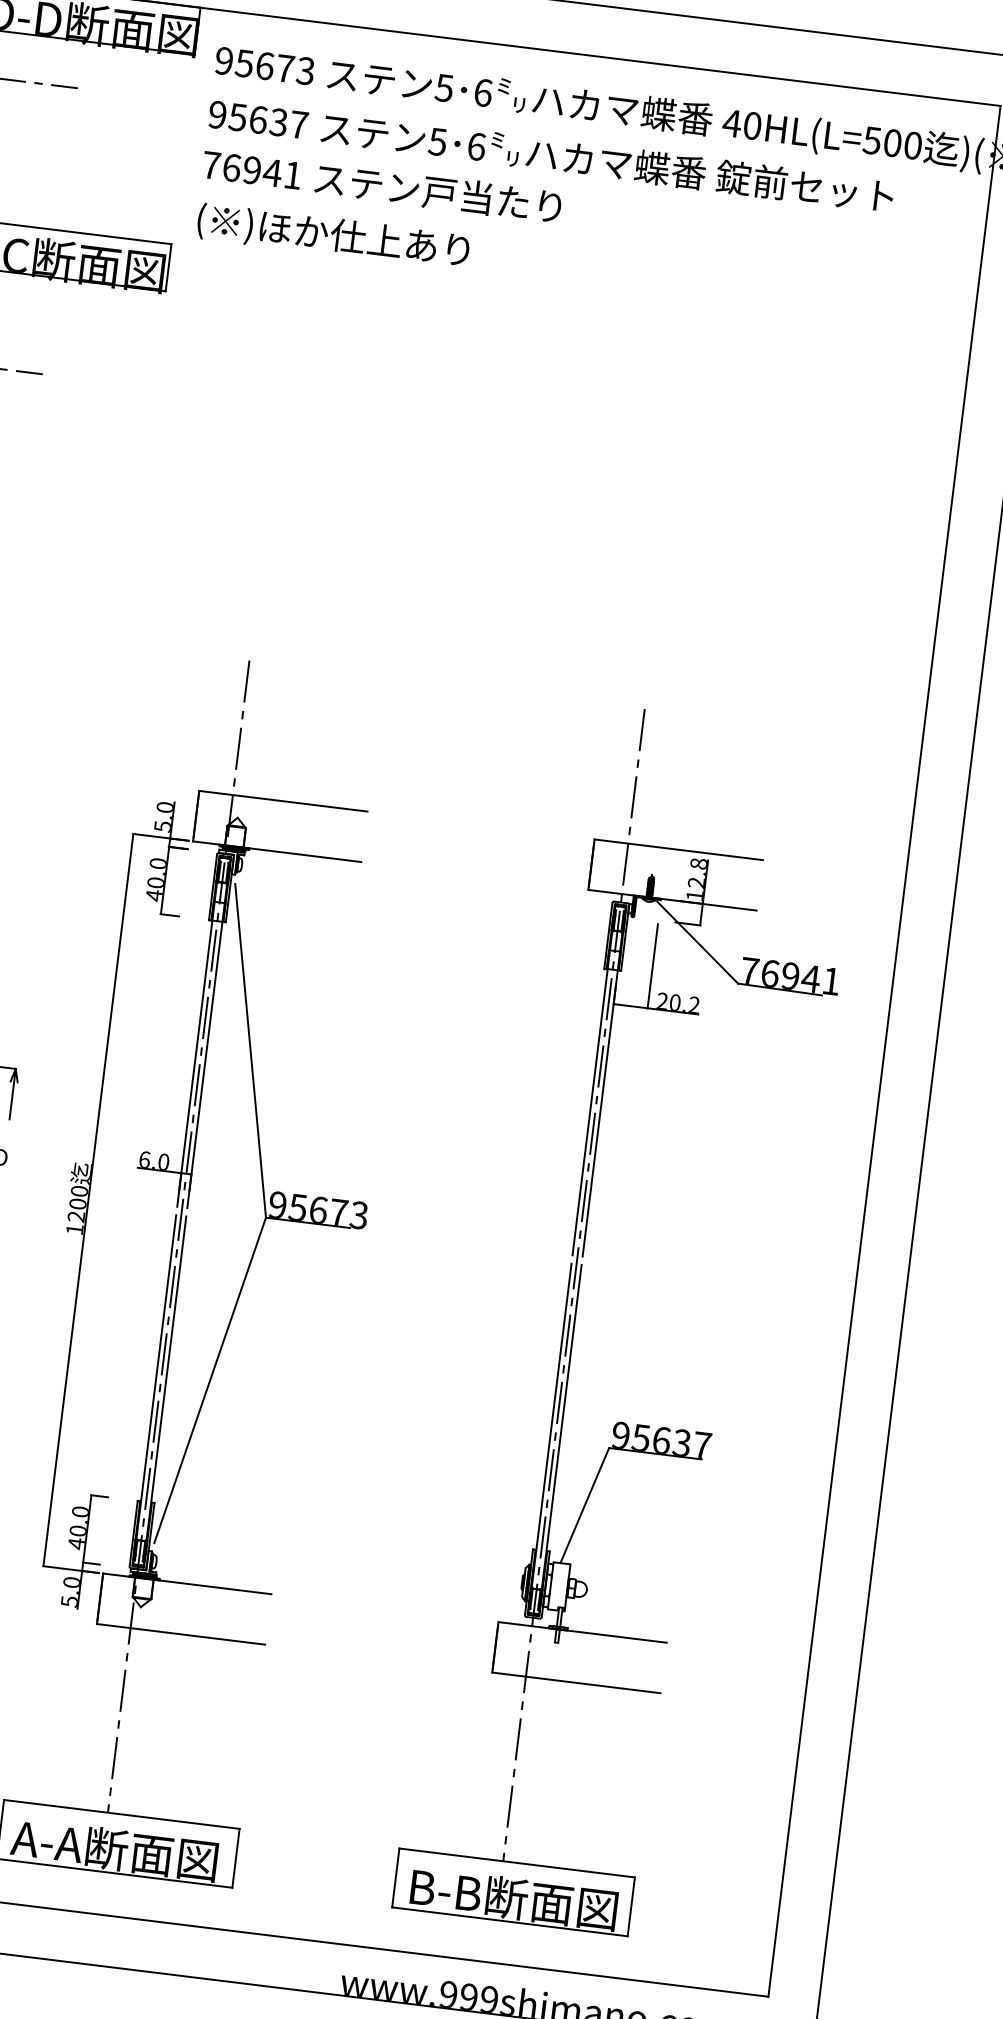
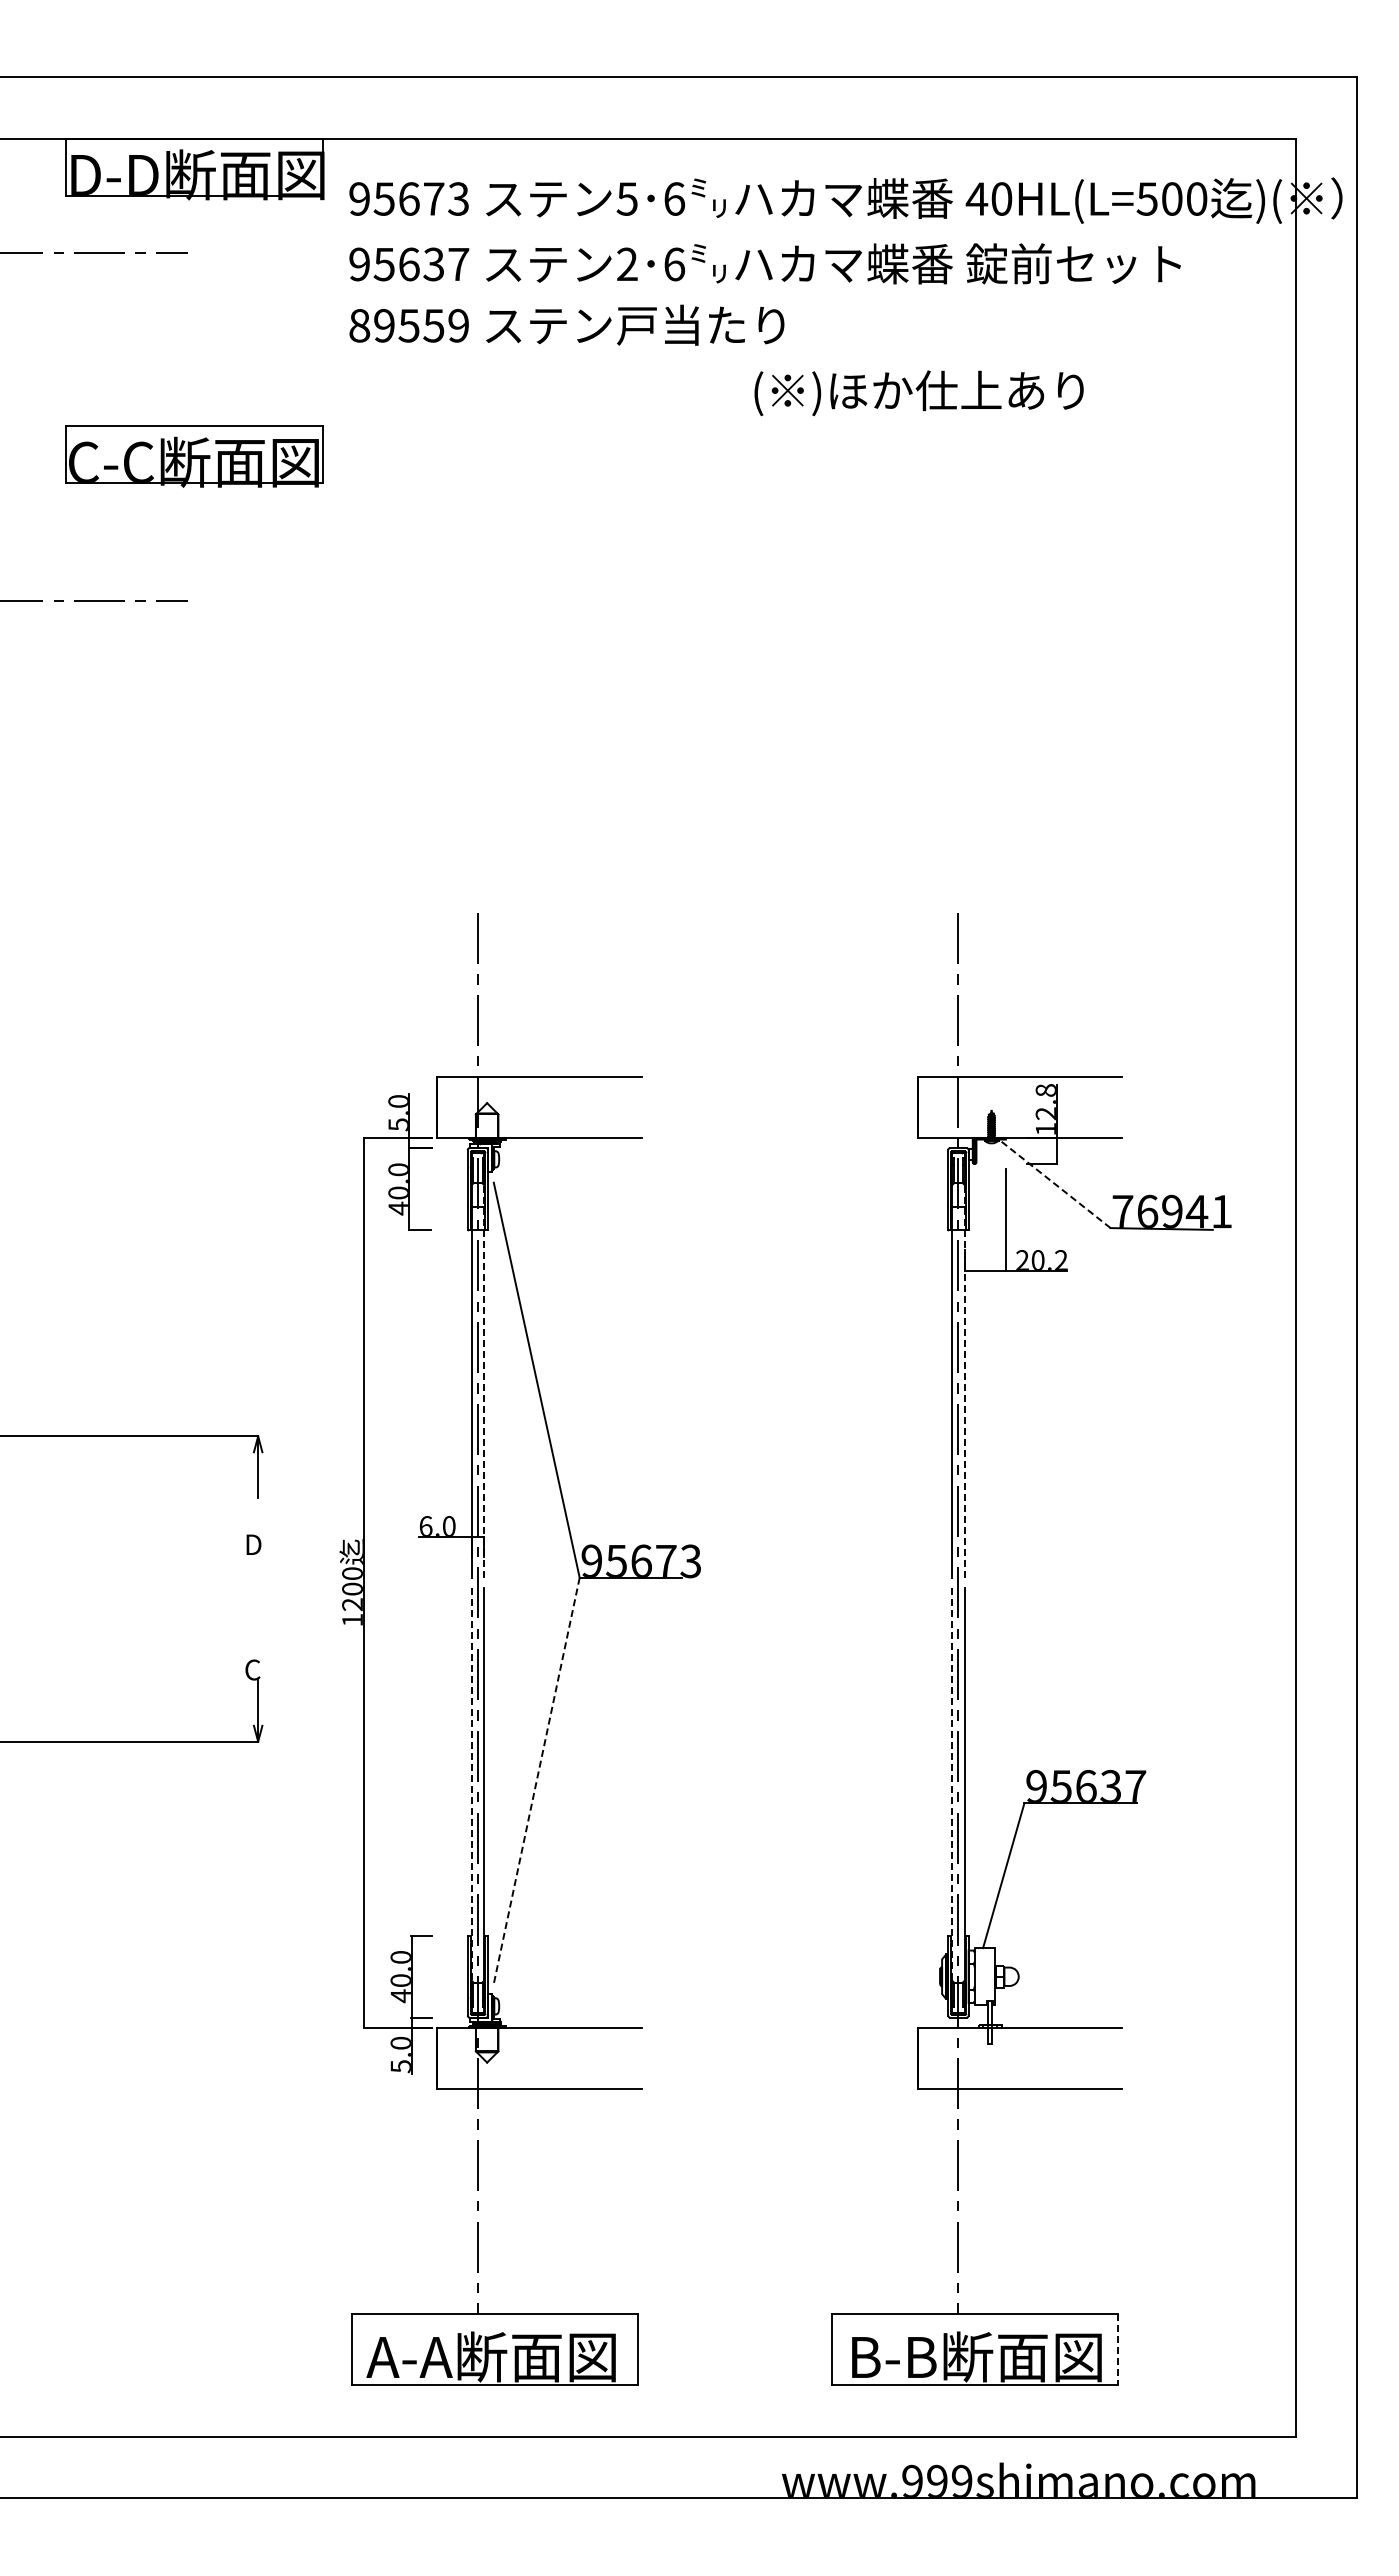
text: (437, 141) -> (626, 264), 5 -> 2
text: (251, 170) -> (408, 325), 76941 -> 89559
text: (332, 236) -> (918, 393), moved
line: (698, 942) -> (1056, 1184), solid -> dashed
line: (207, 1045) -> (484, 1380), solid -> dashed
line: (602, 1094) -> (964, 1380), solid -> dashed
line: (156, 1376) -> (471, 1784), solid -> dashed
line: (209, 1380) -> (536, 1780), solid -> dashed
line: (551, 1425) -> (952, 1784), solid -> dashed
line: (631, 1907) -> (1118, 2349), solid -> dashed

